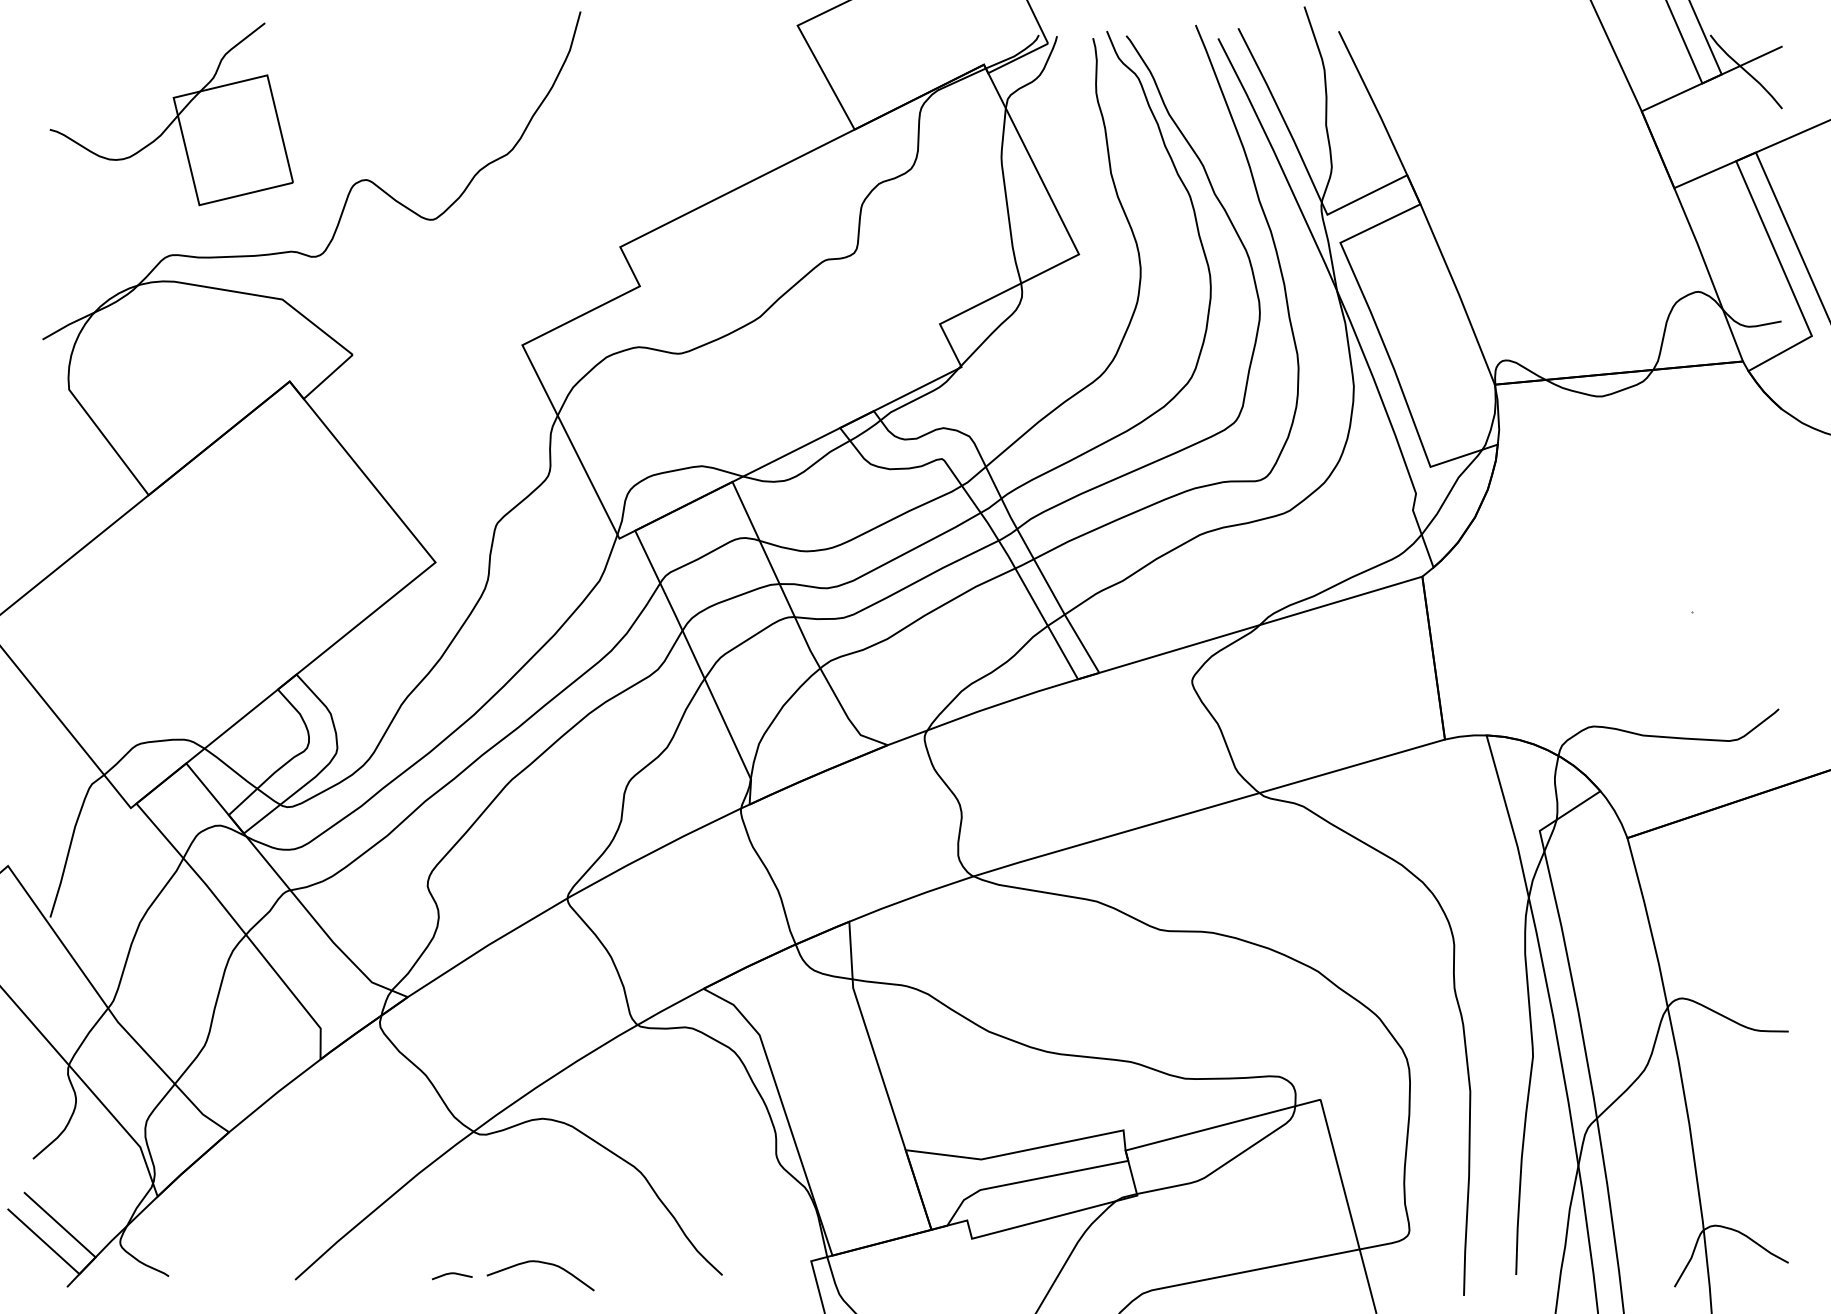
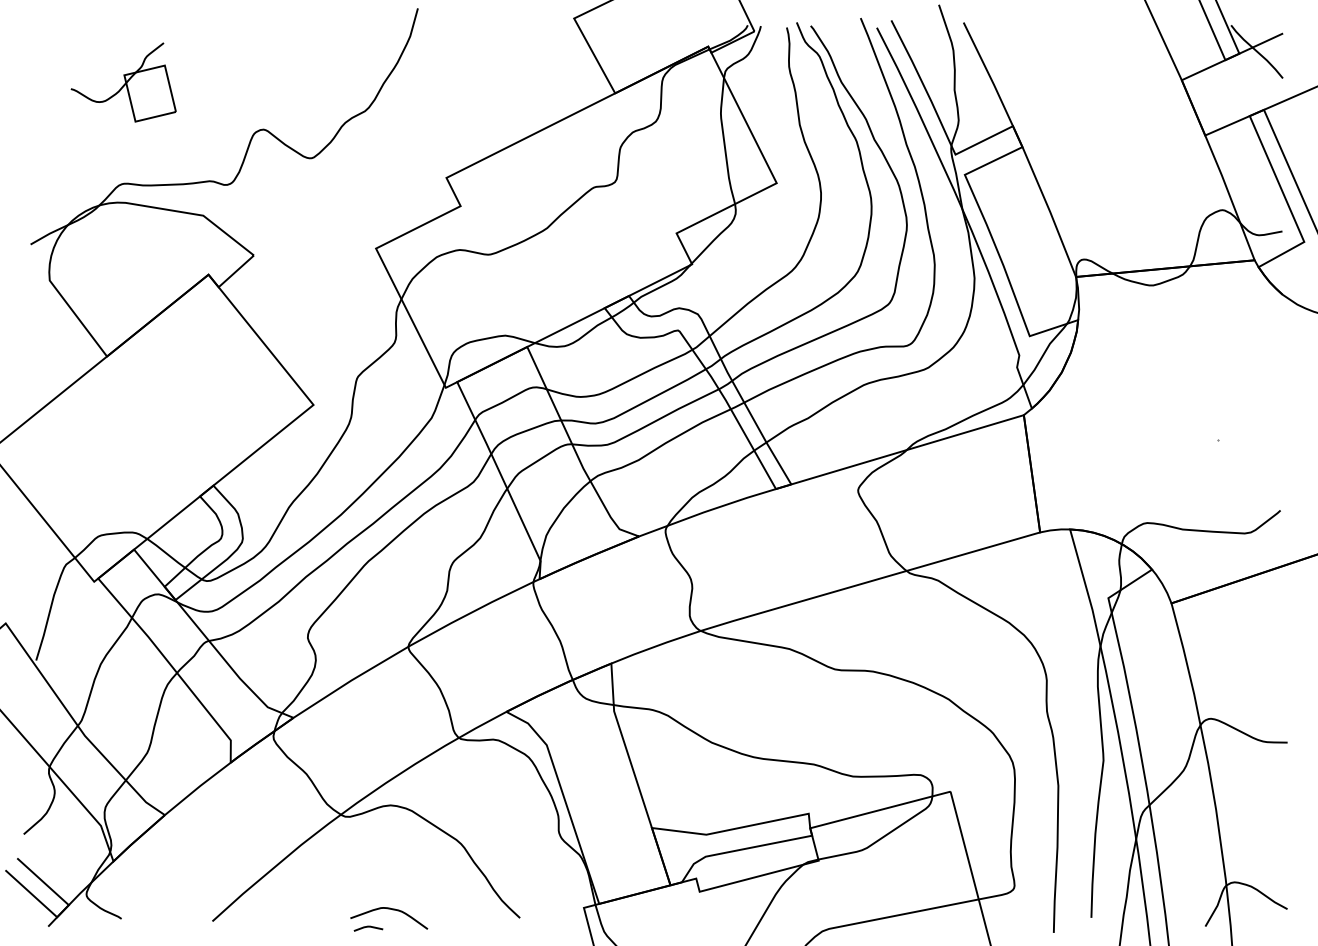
part: (171, 114) -> (123, 82), size x0.6
line: (452, 1274) -> (368, 927), moved

